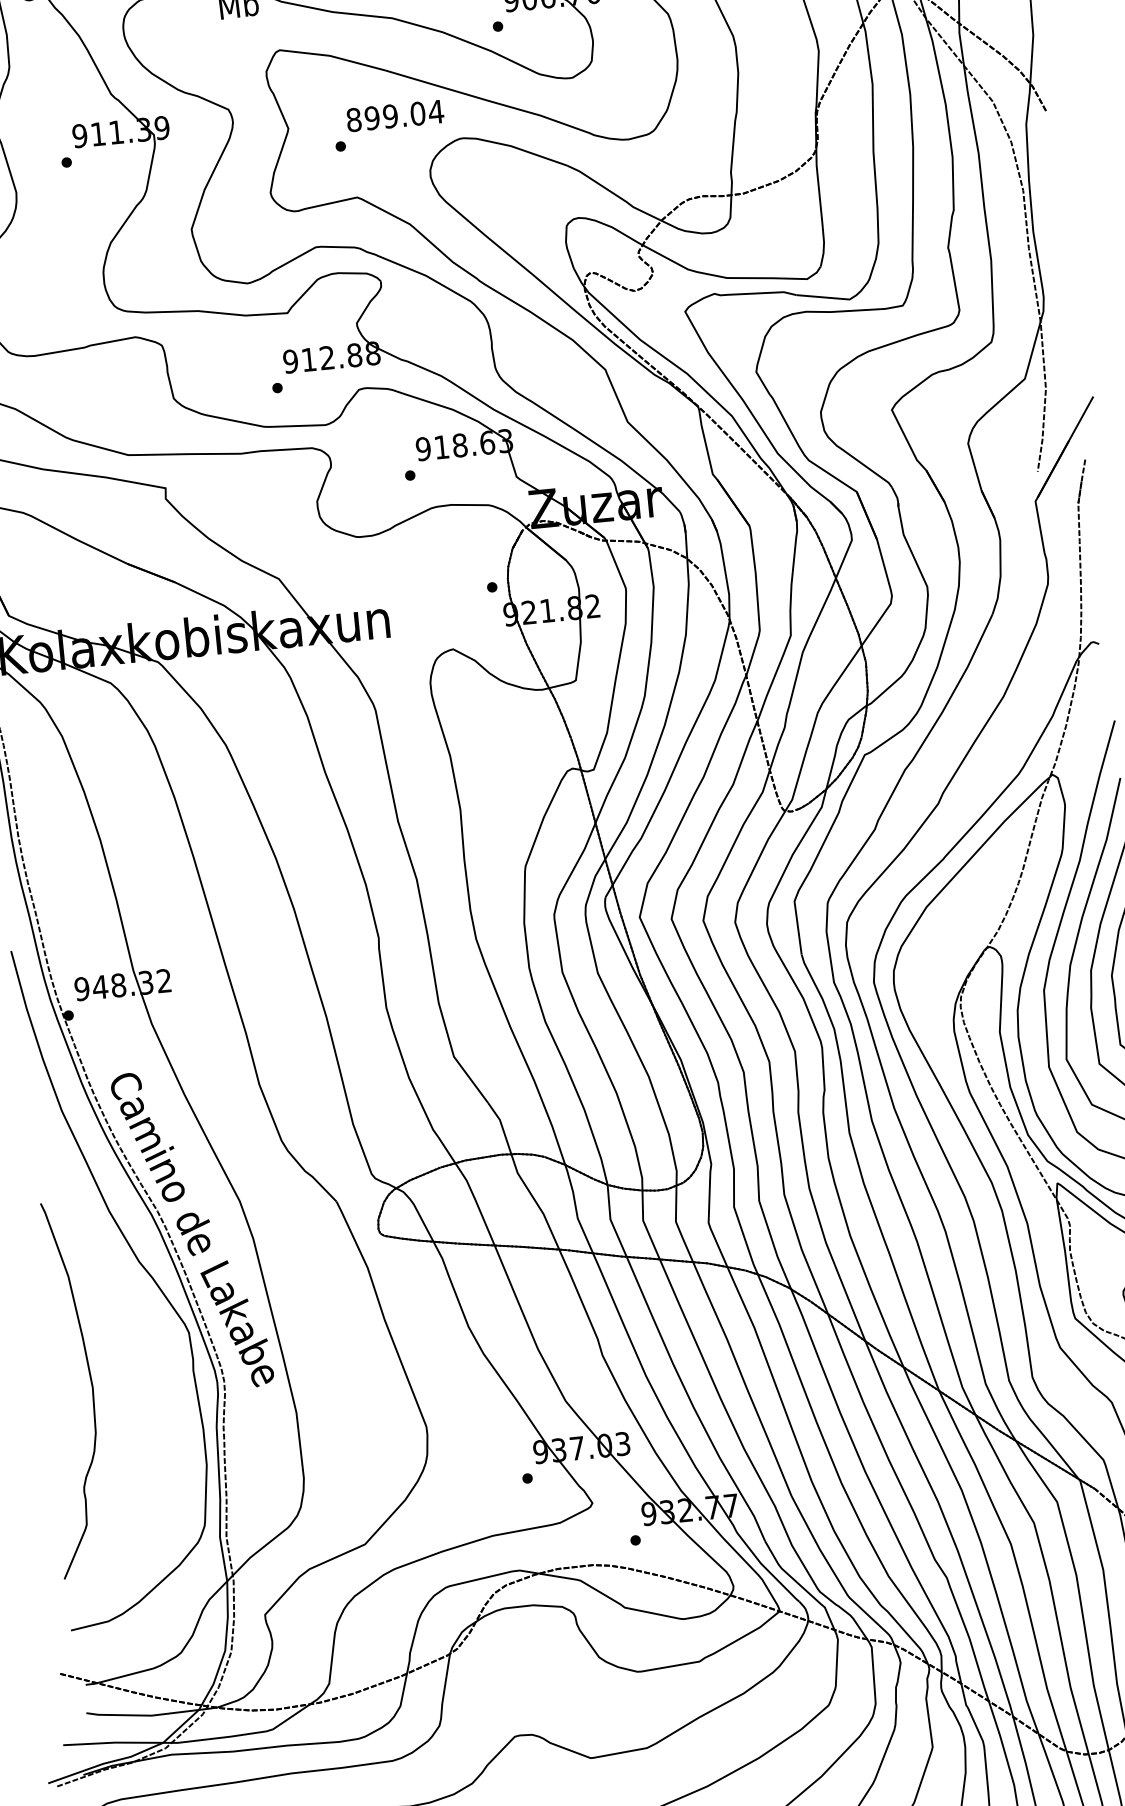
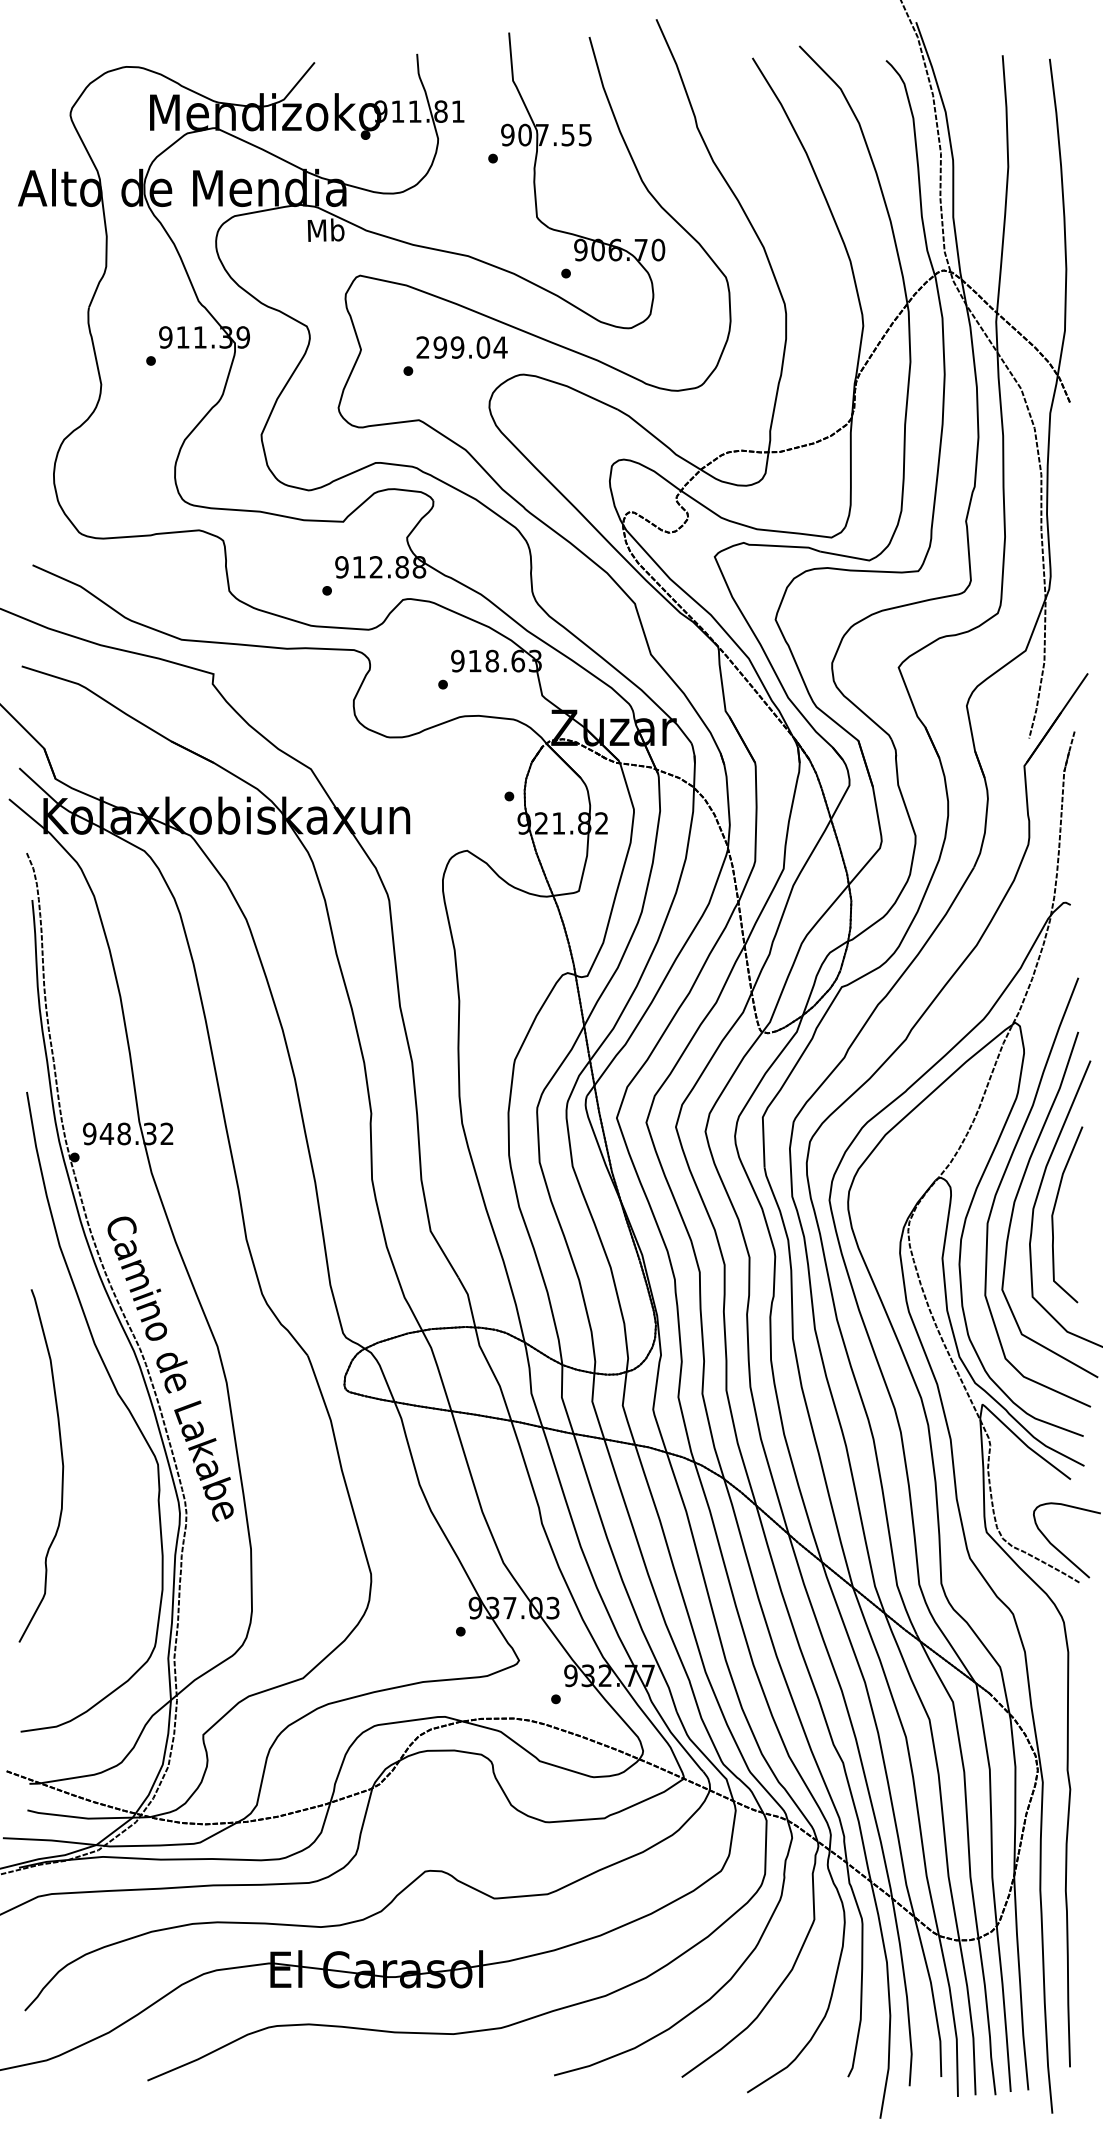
text: (353, 119) -> (422, 347), 899.04 -> 299.04
curve: (90, 1383) -> (61, 1461), moved

